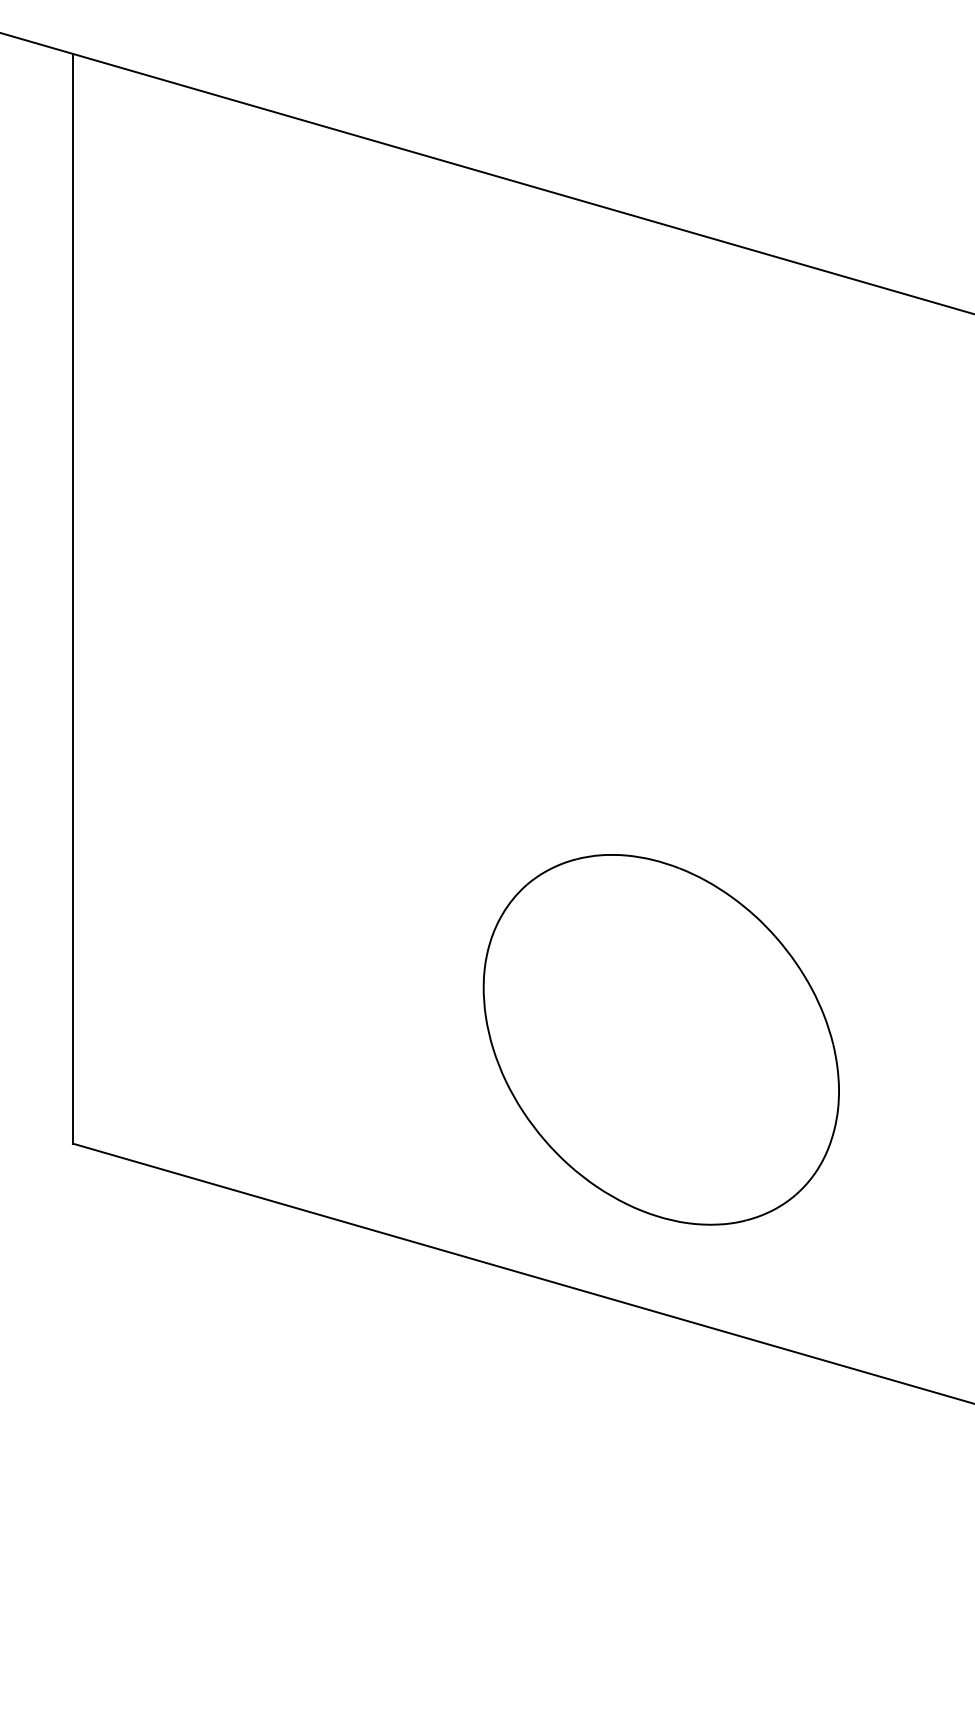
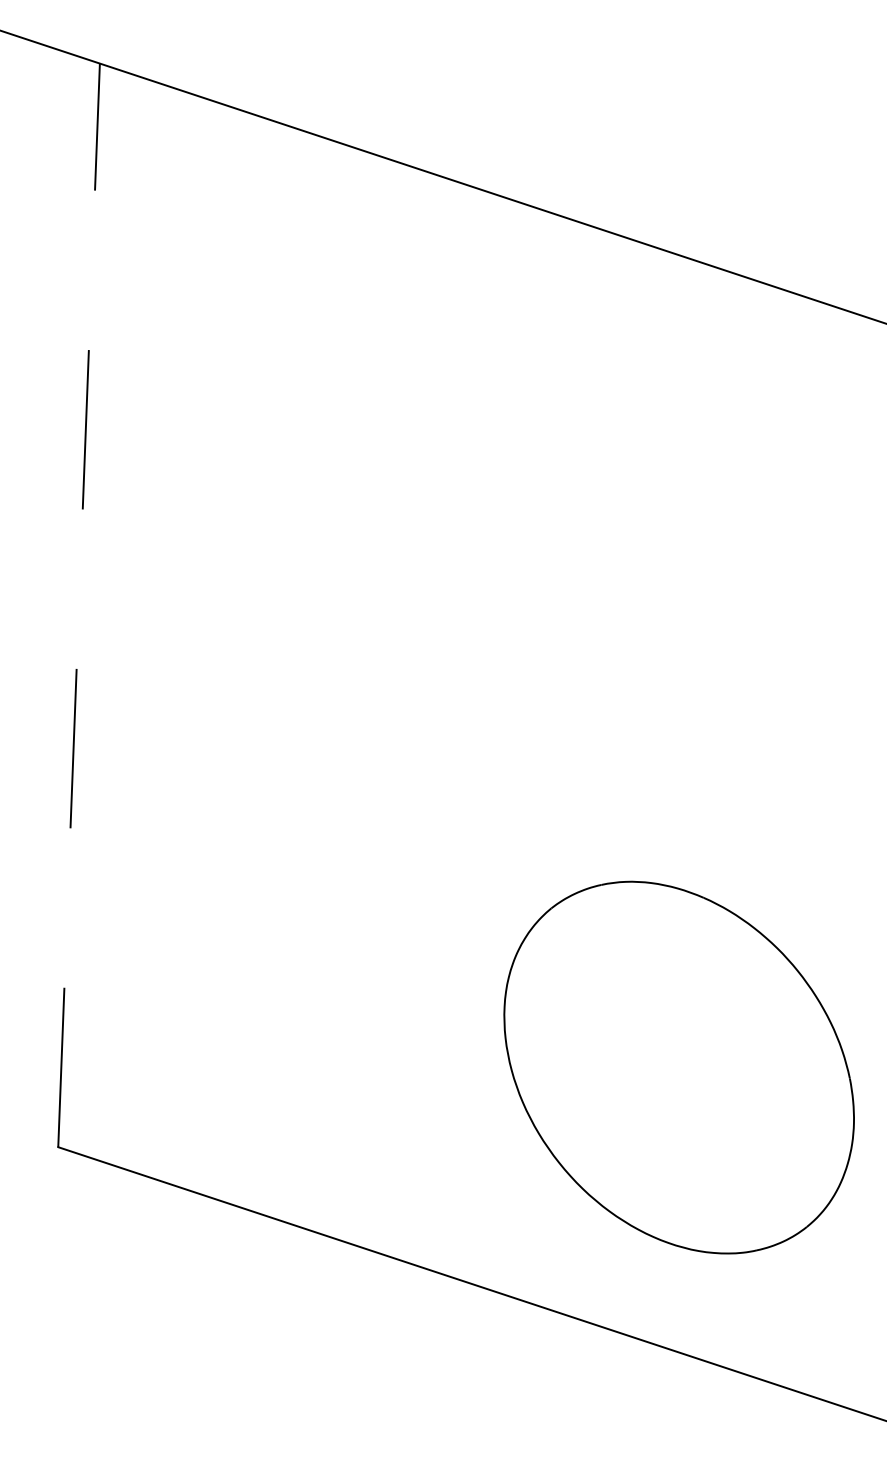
line: (72, 598) -> (78, 605), solid -> dashed
part: (660, 1039) -> (678, 1067), moved

